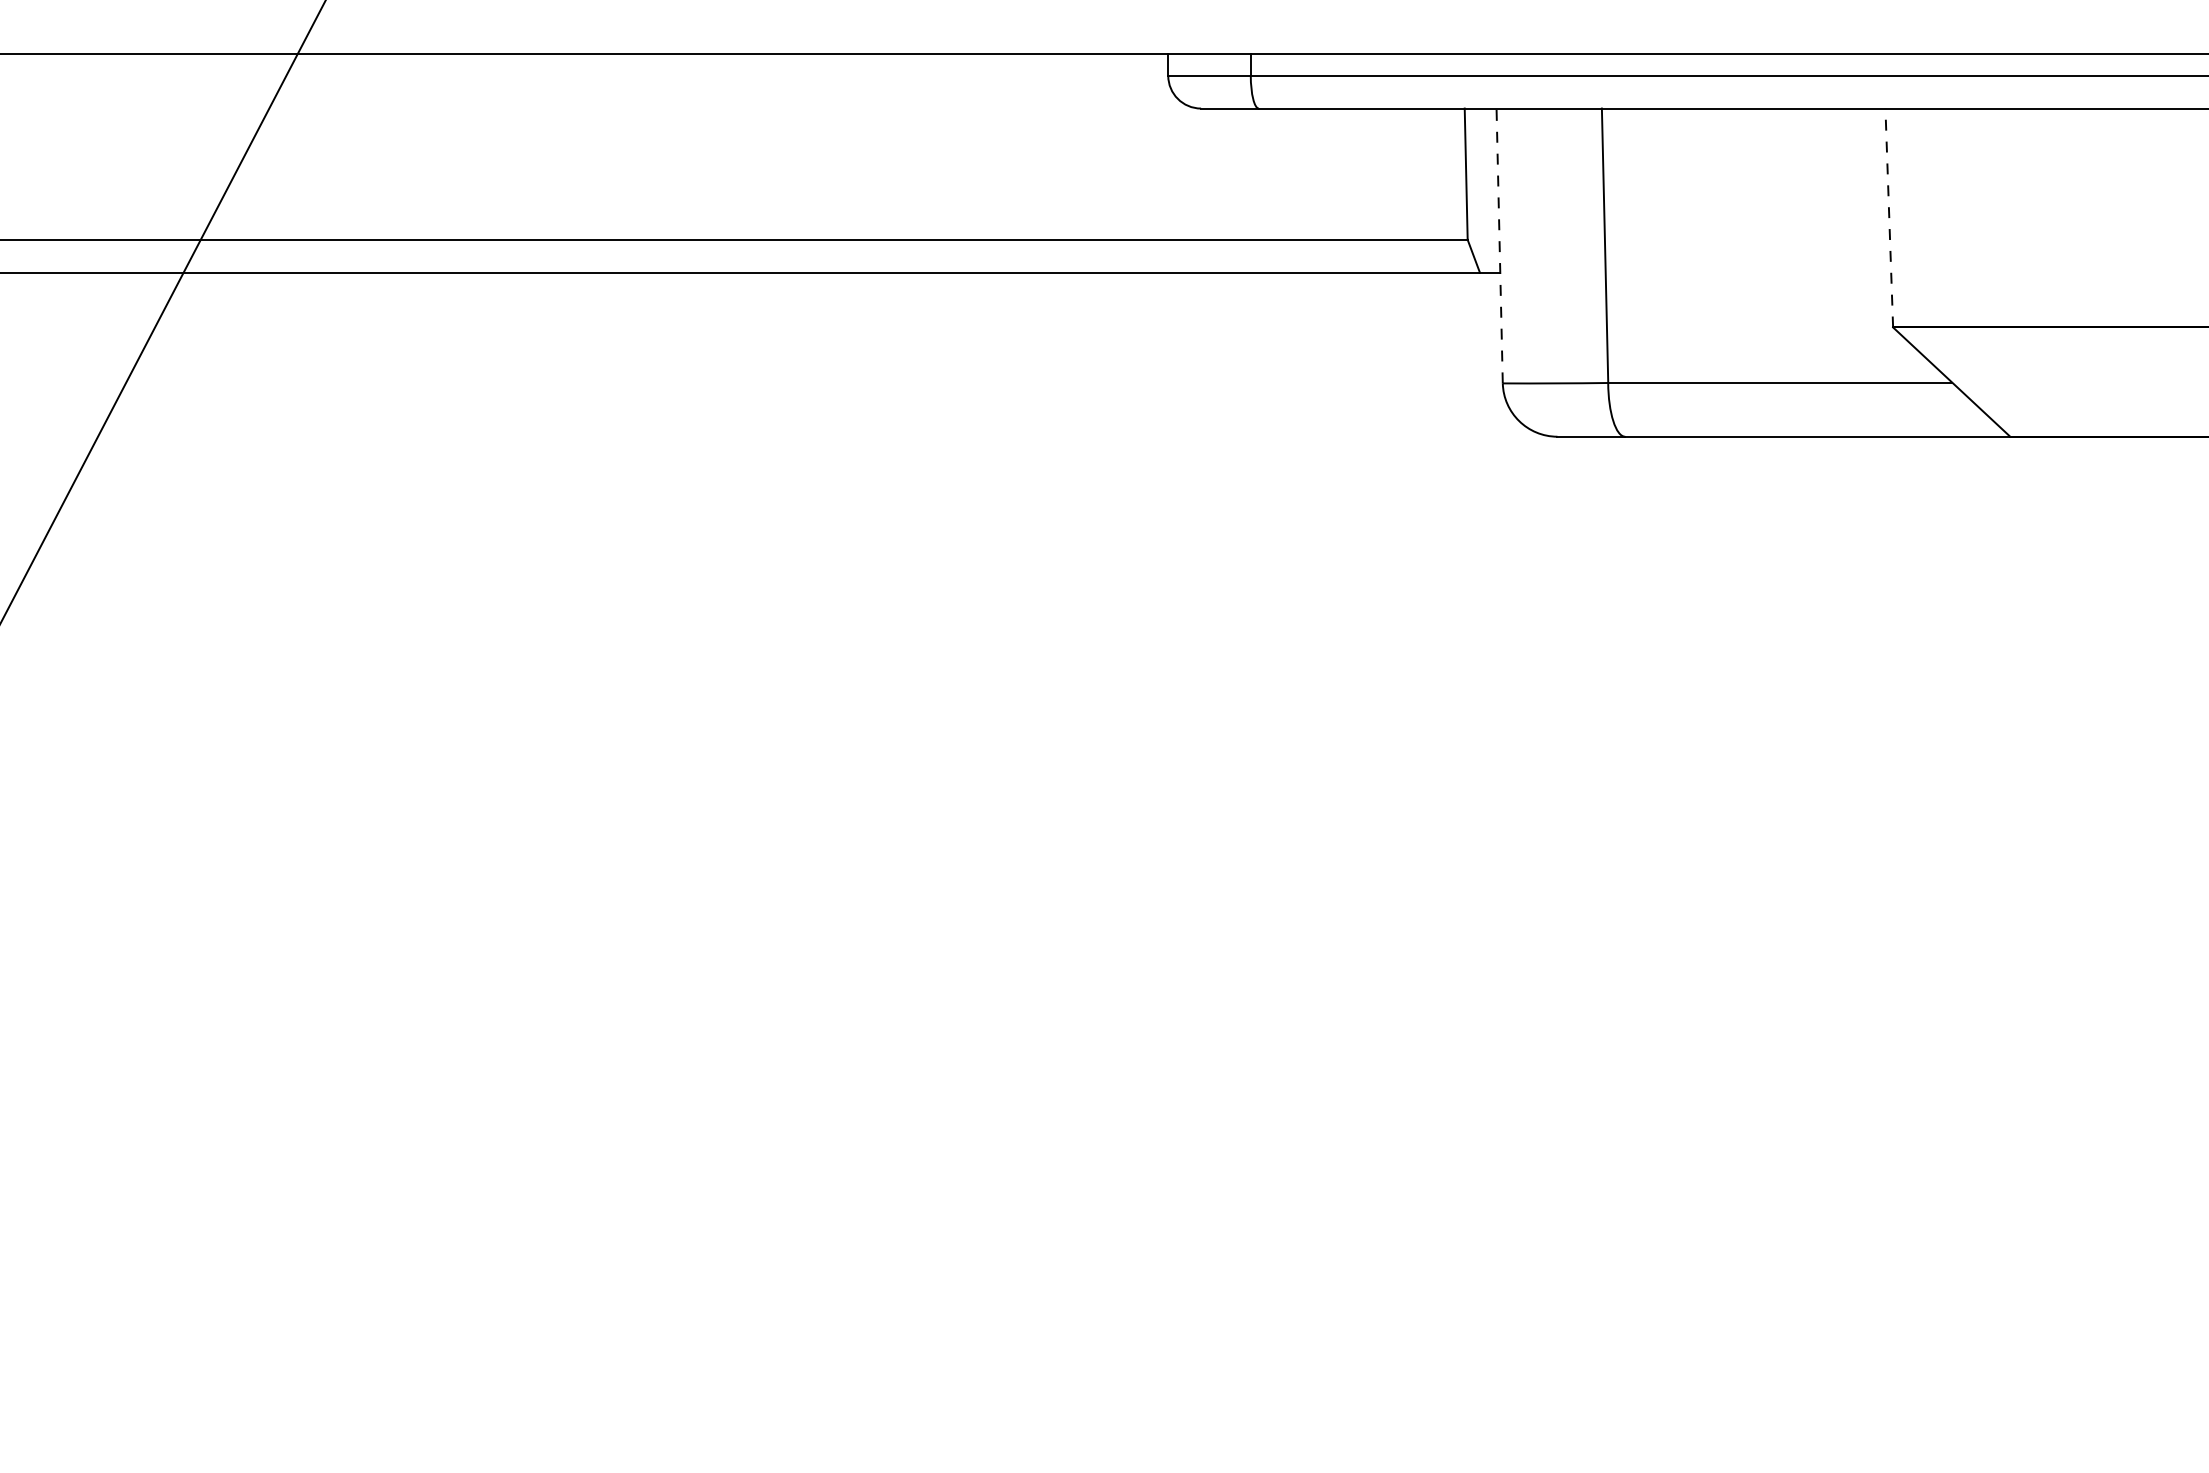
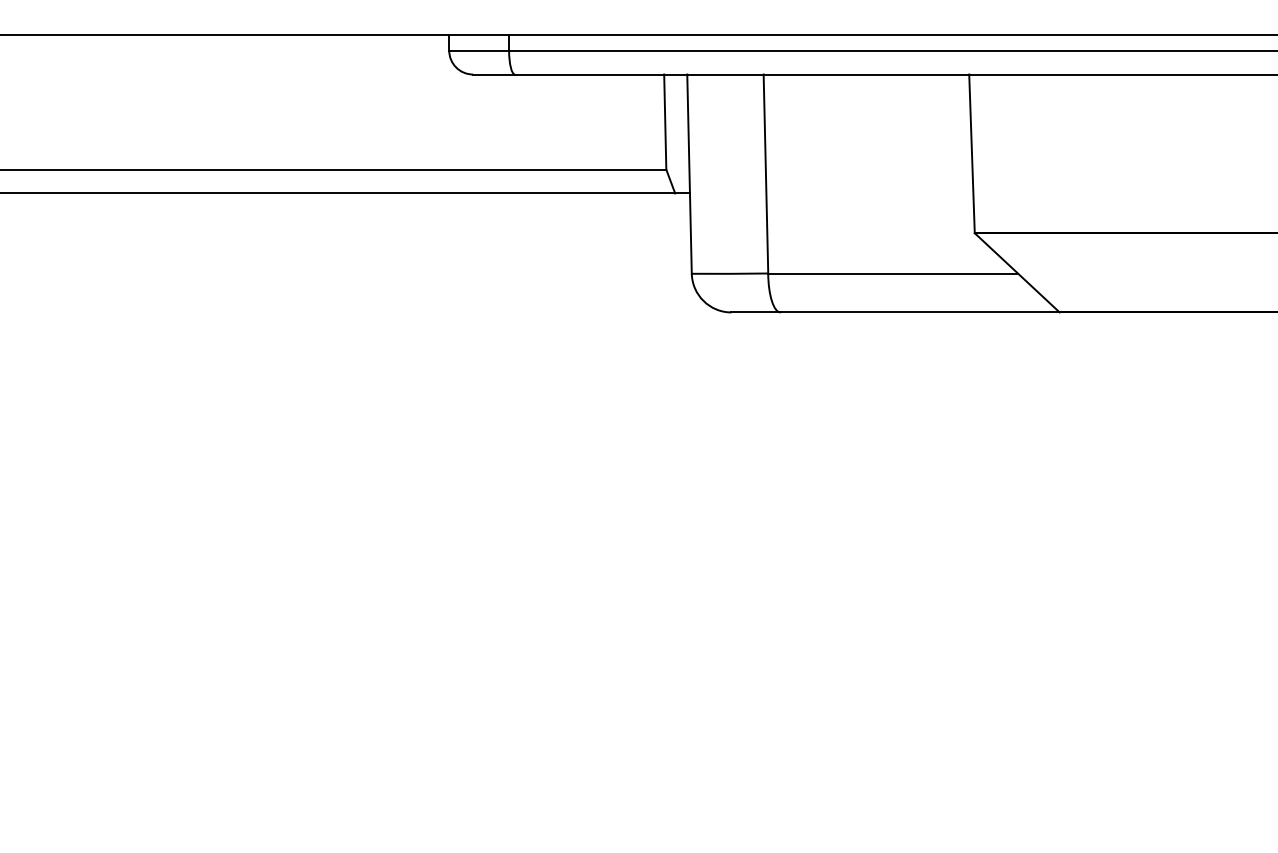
line: (1889, 218) -> (972, 154), dashed -> solid
line: (1499, 245) -> (689, 173), dashed -> solid

